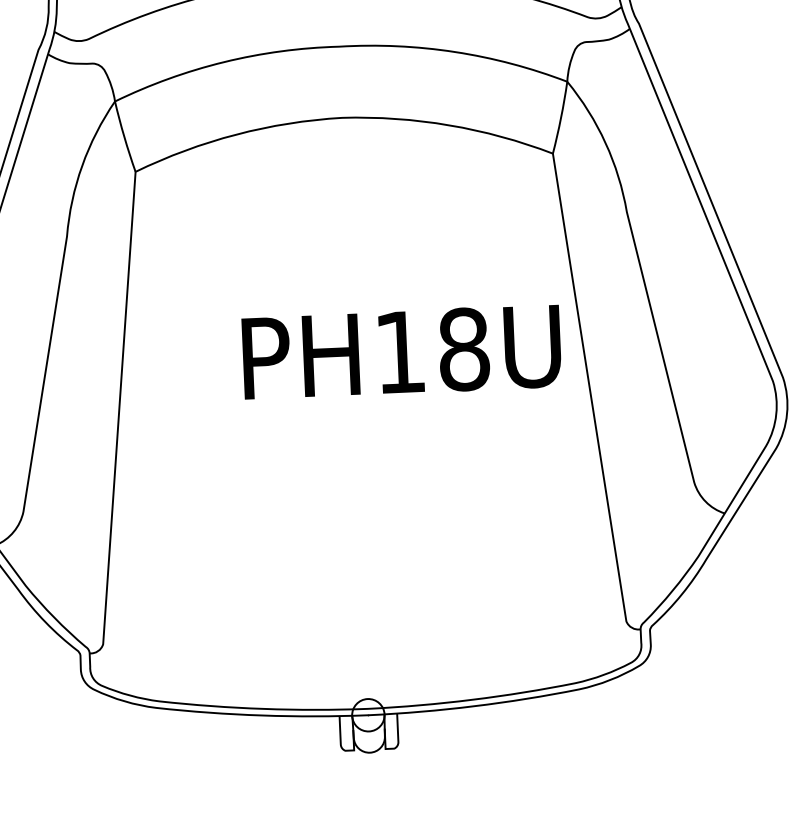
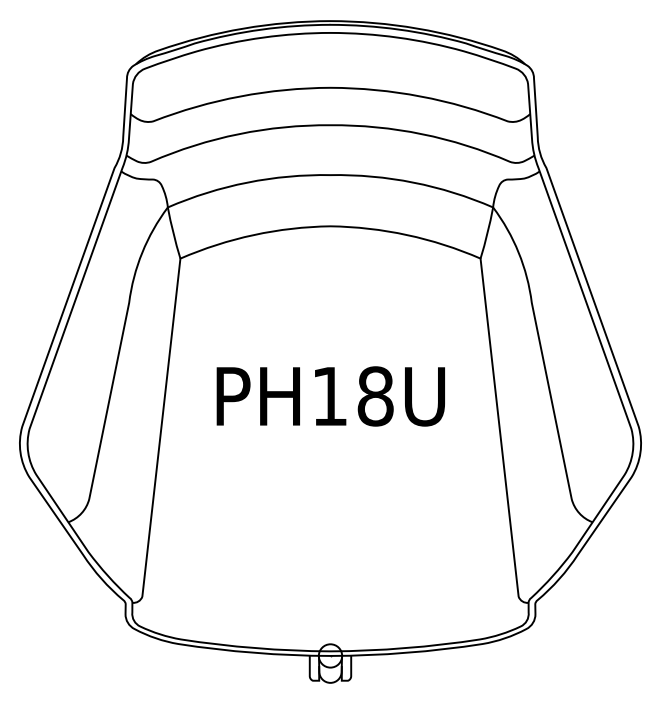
text: (401, 352) -> (330, 396), moved

